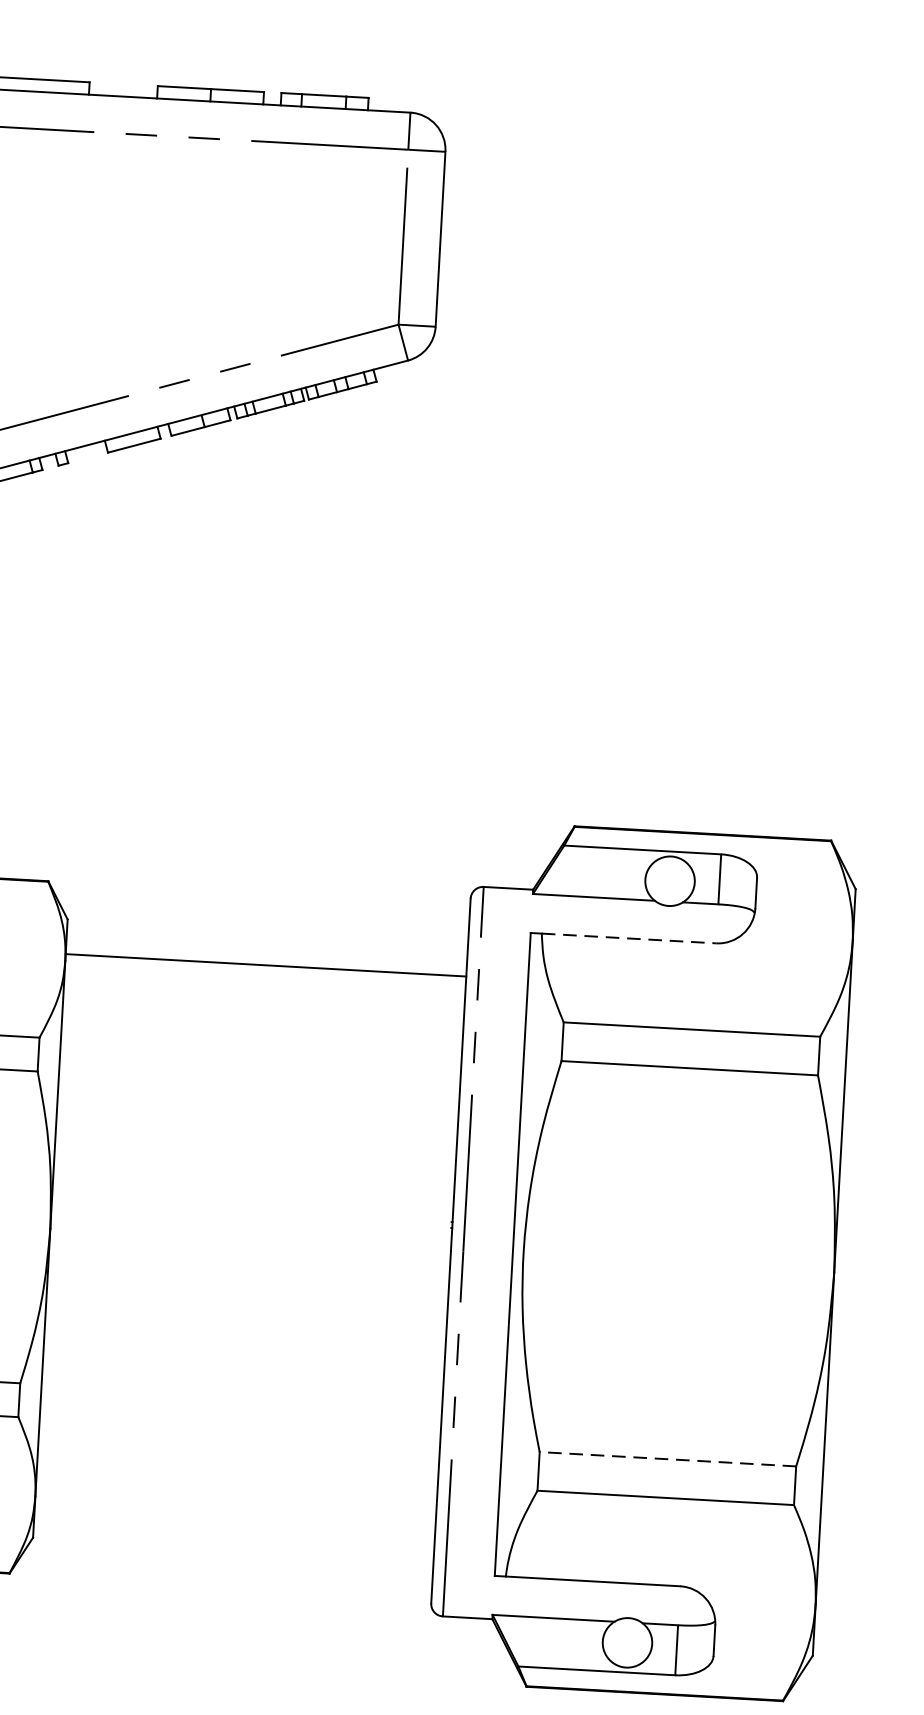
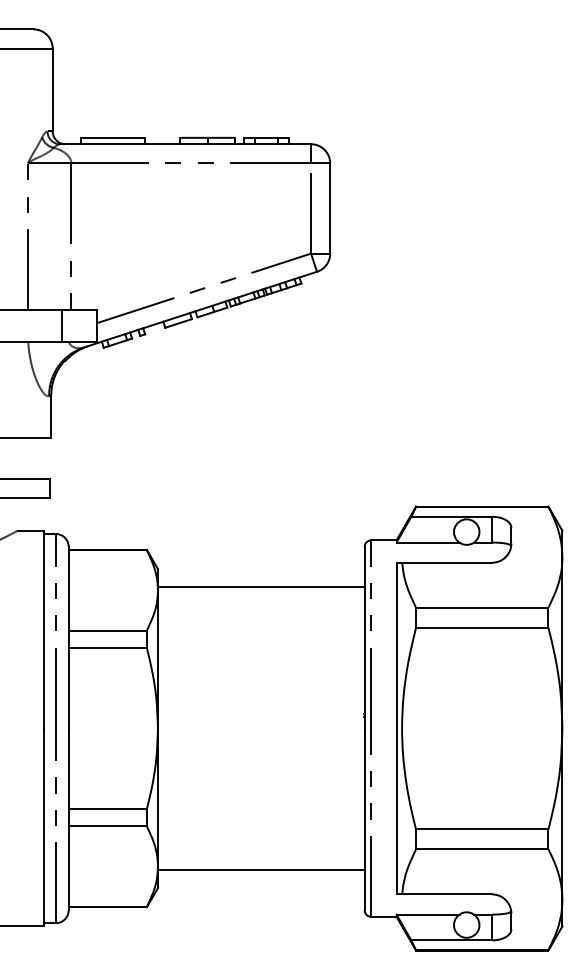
line: (629, 938) -> (447, 562), dashed -> solid
line: (666, 1459) -> (481, 829), dashed -> solid
line: (233, 1514) -> (260, 870), added

